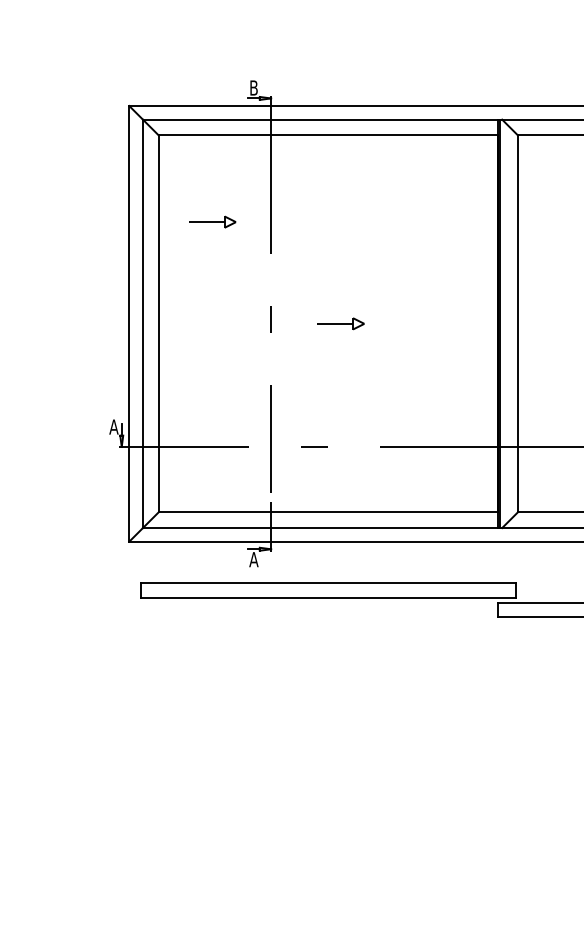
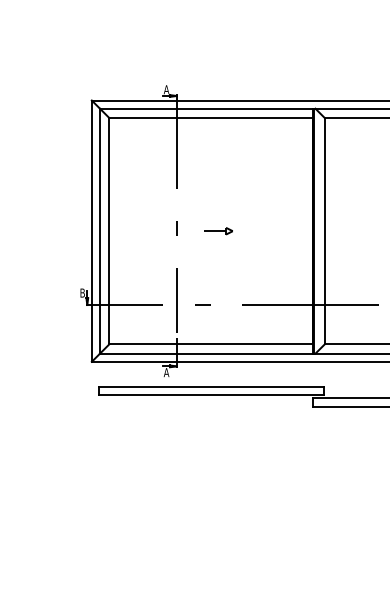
text: (253, 87) -> (166, 89), B -> A
part: (212, 222) -> (141, 170), removed
text: (113, 426) -> (82, 292), A -> B

